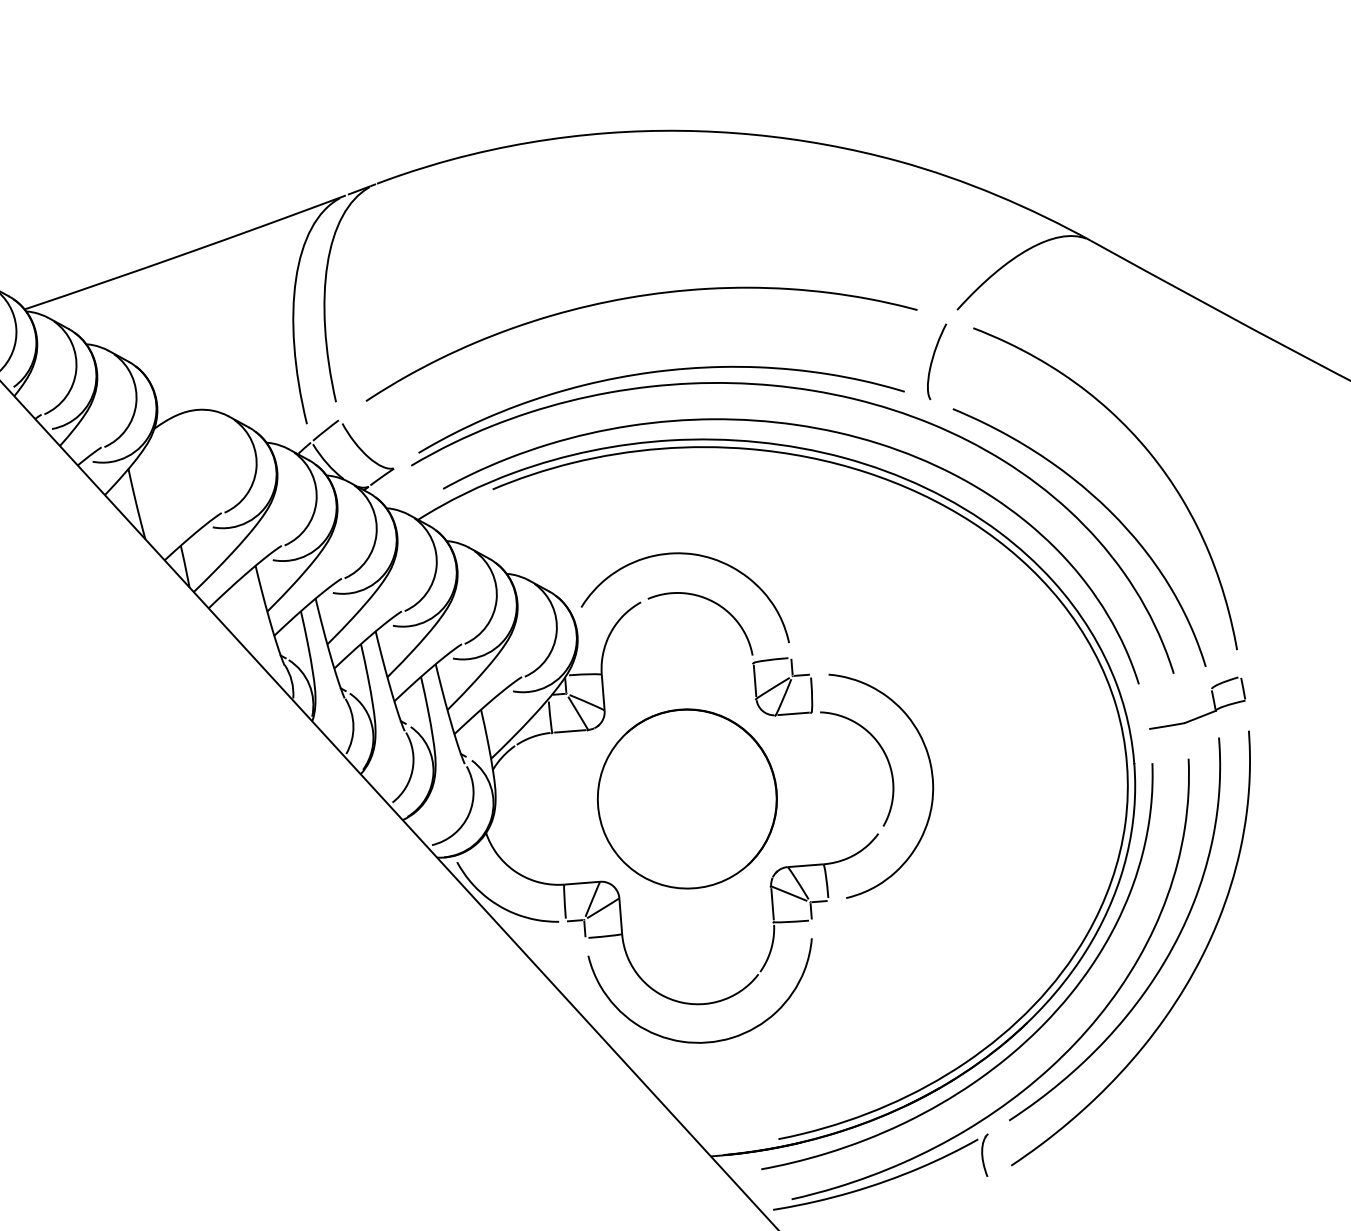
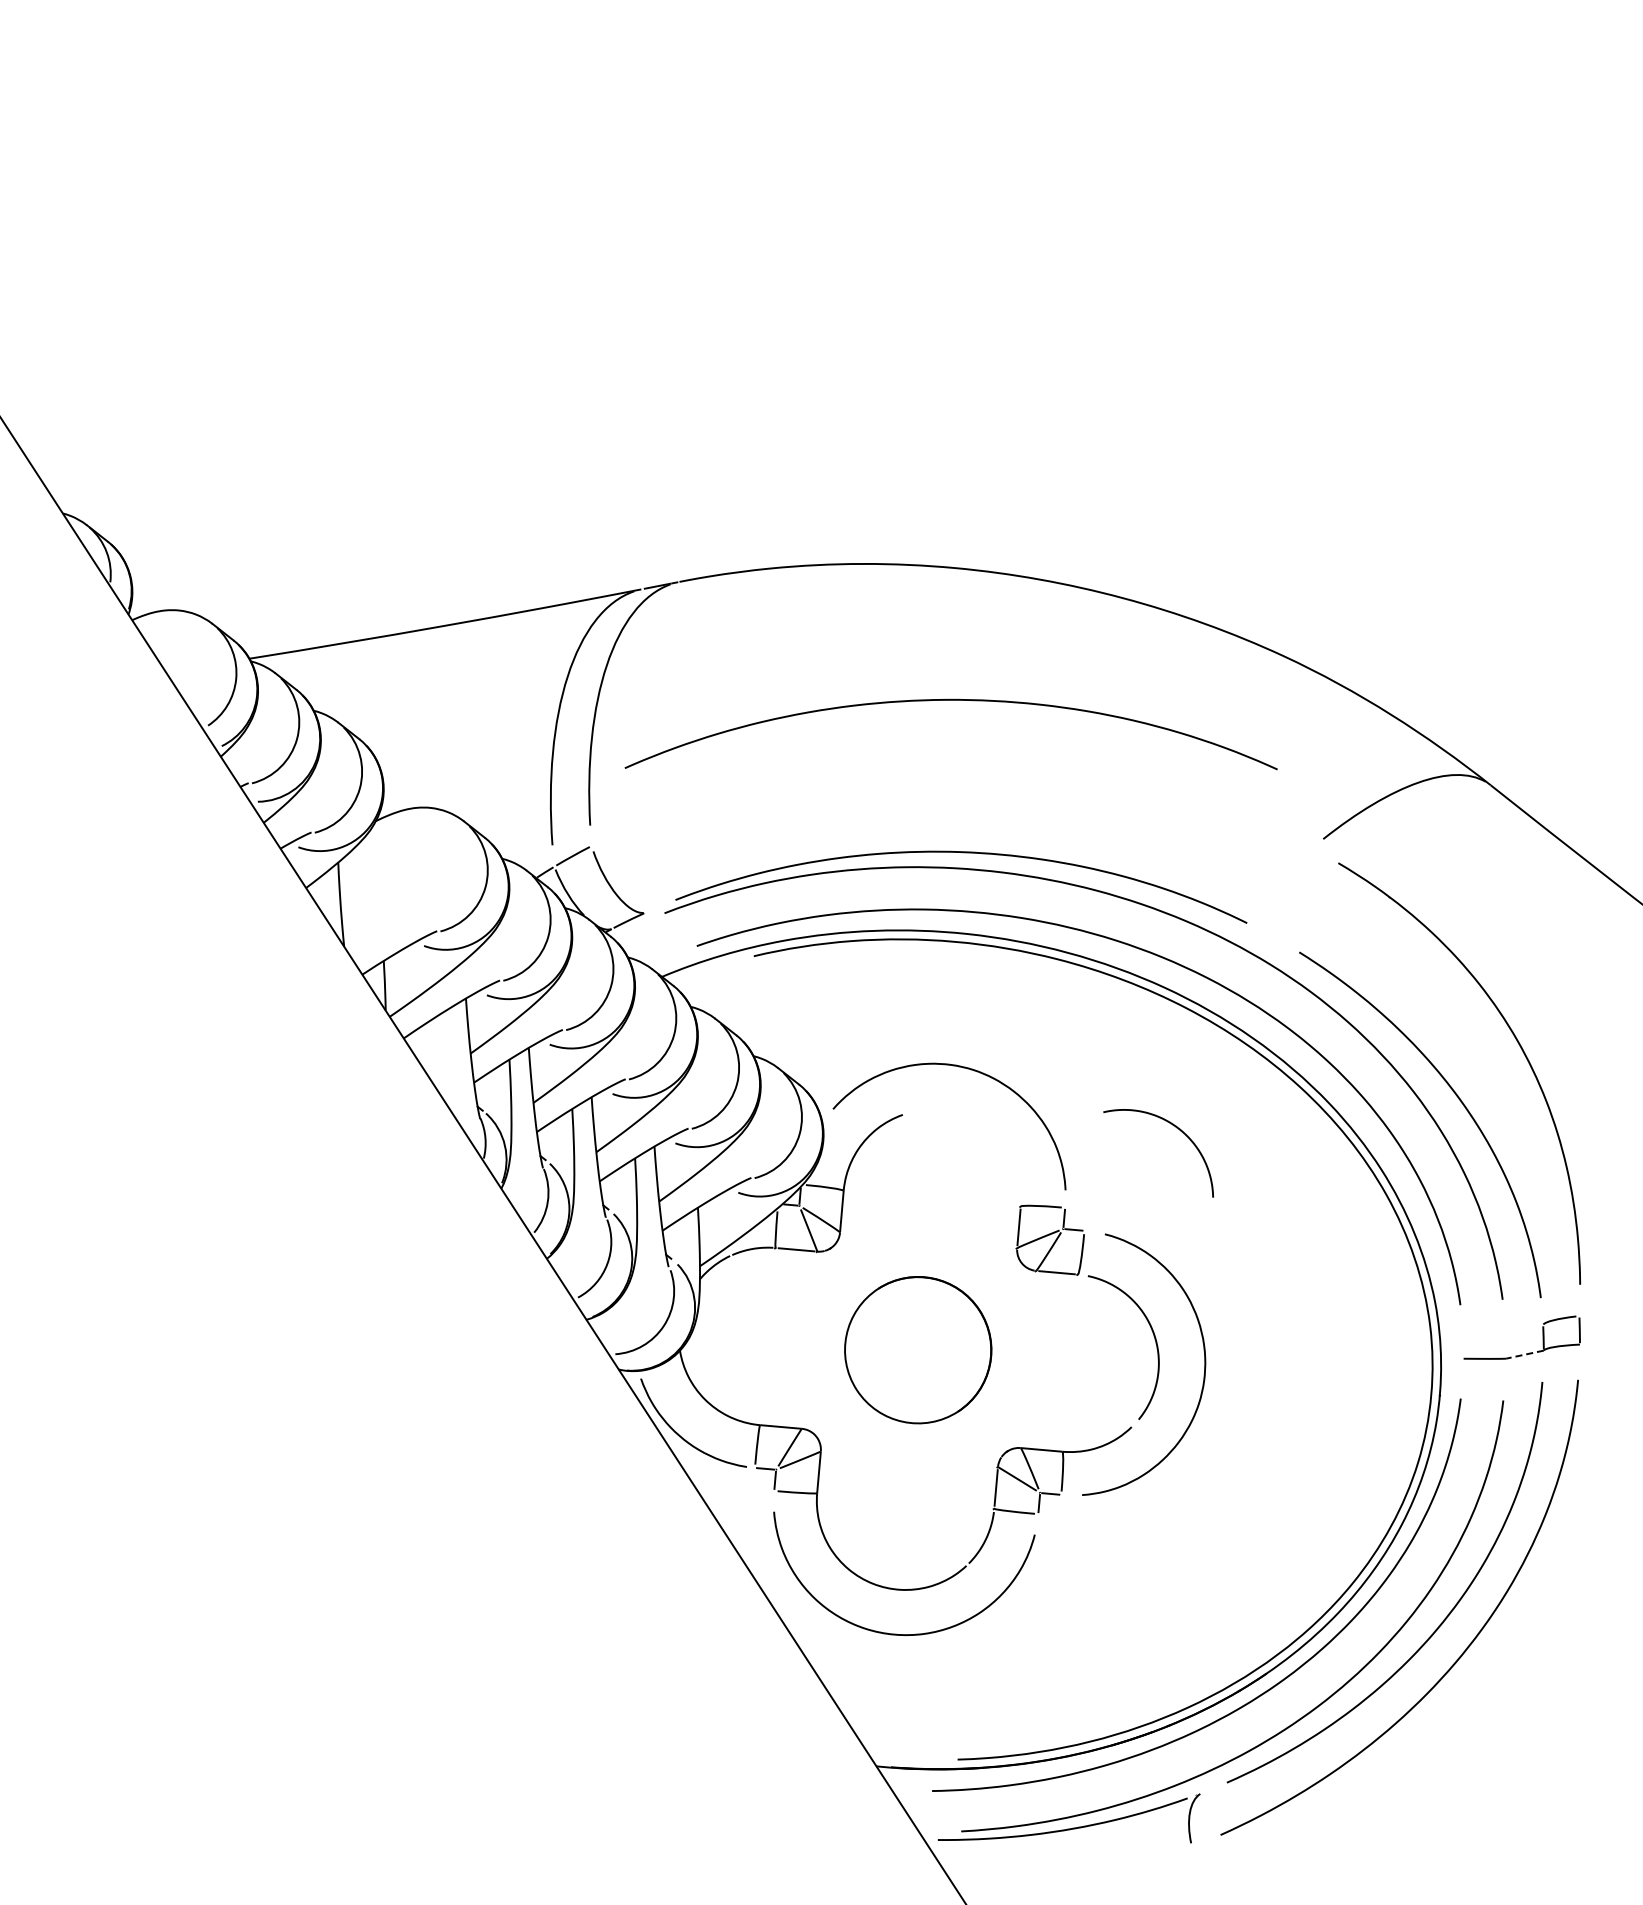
curve: (631, 297) -> (950, 700), moved
curve: (933, 359) -> (1286, 891), removed
curve: (711, 602) -> (1176, 1128), moved
line: (1199, 716) -> (1524, 1354), solid -> dashed
part: (686, 798) -> (917, 1349), size x0.7

